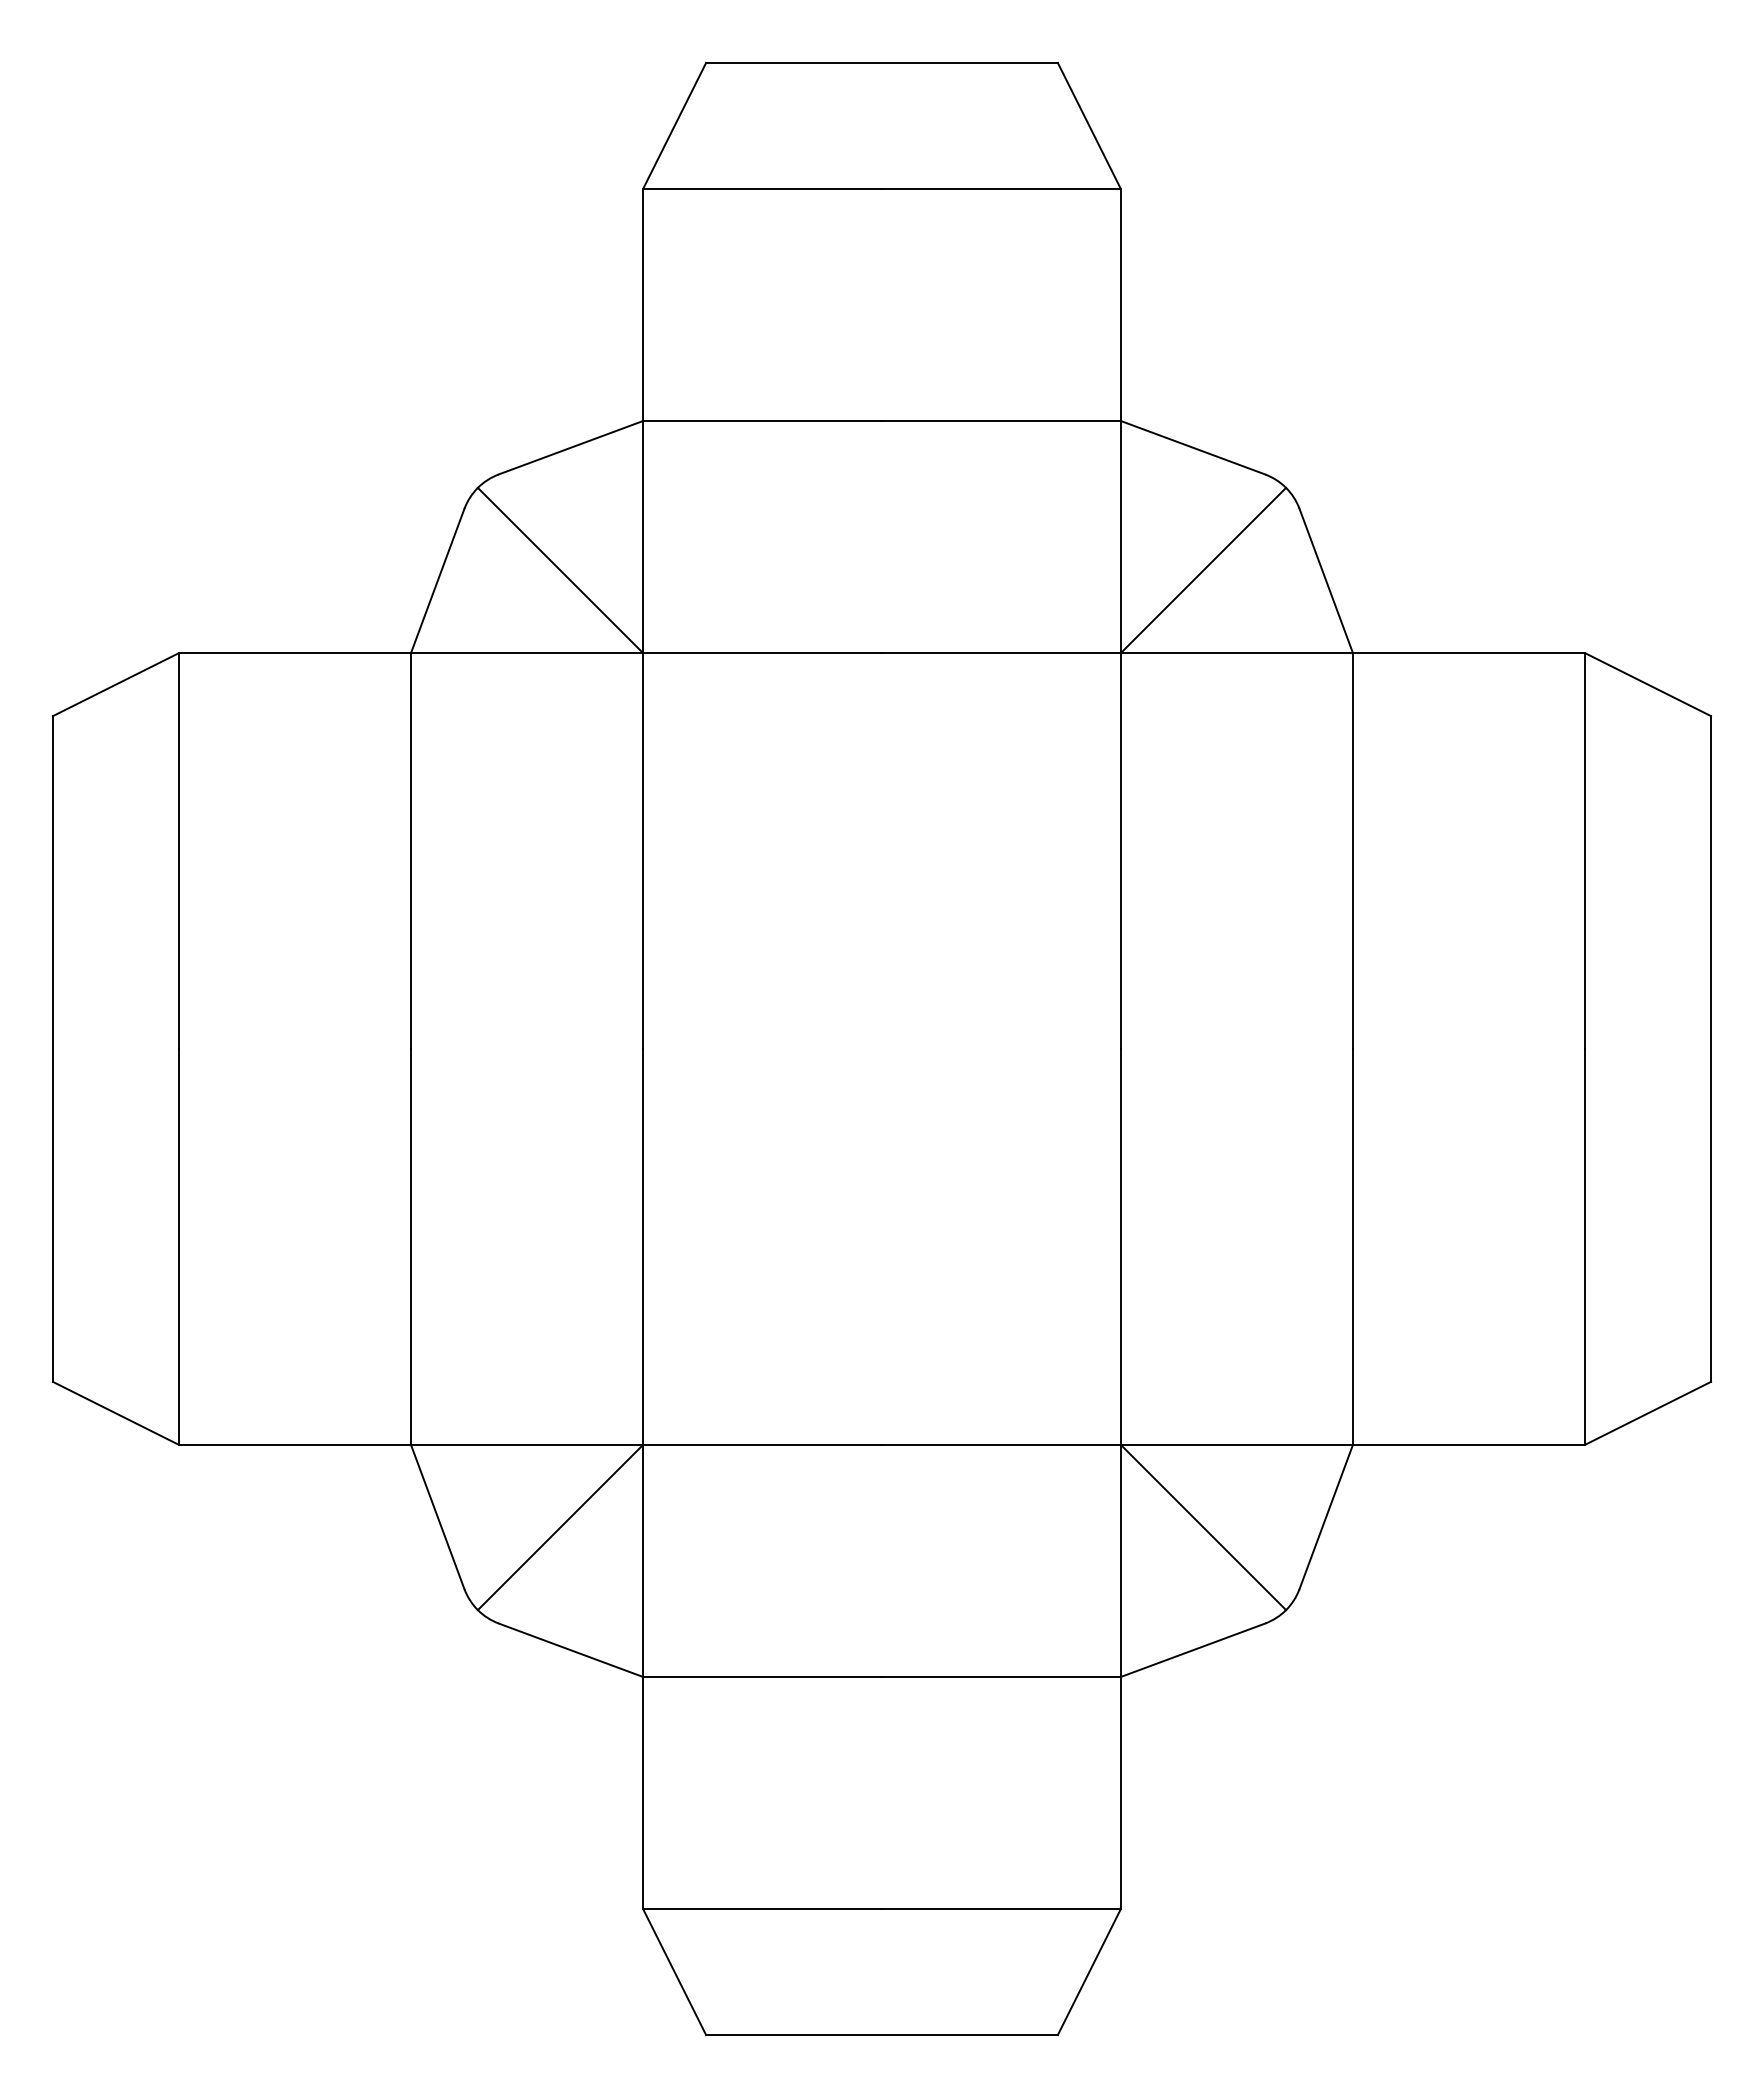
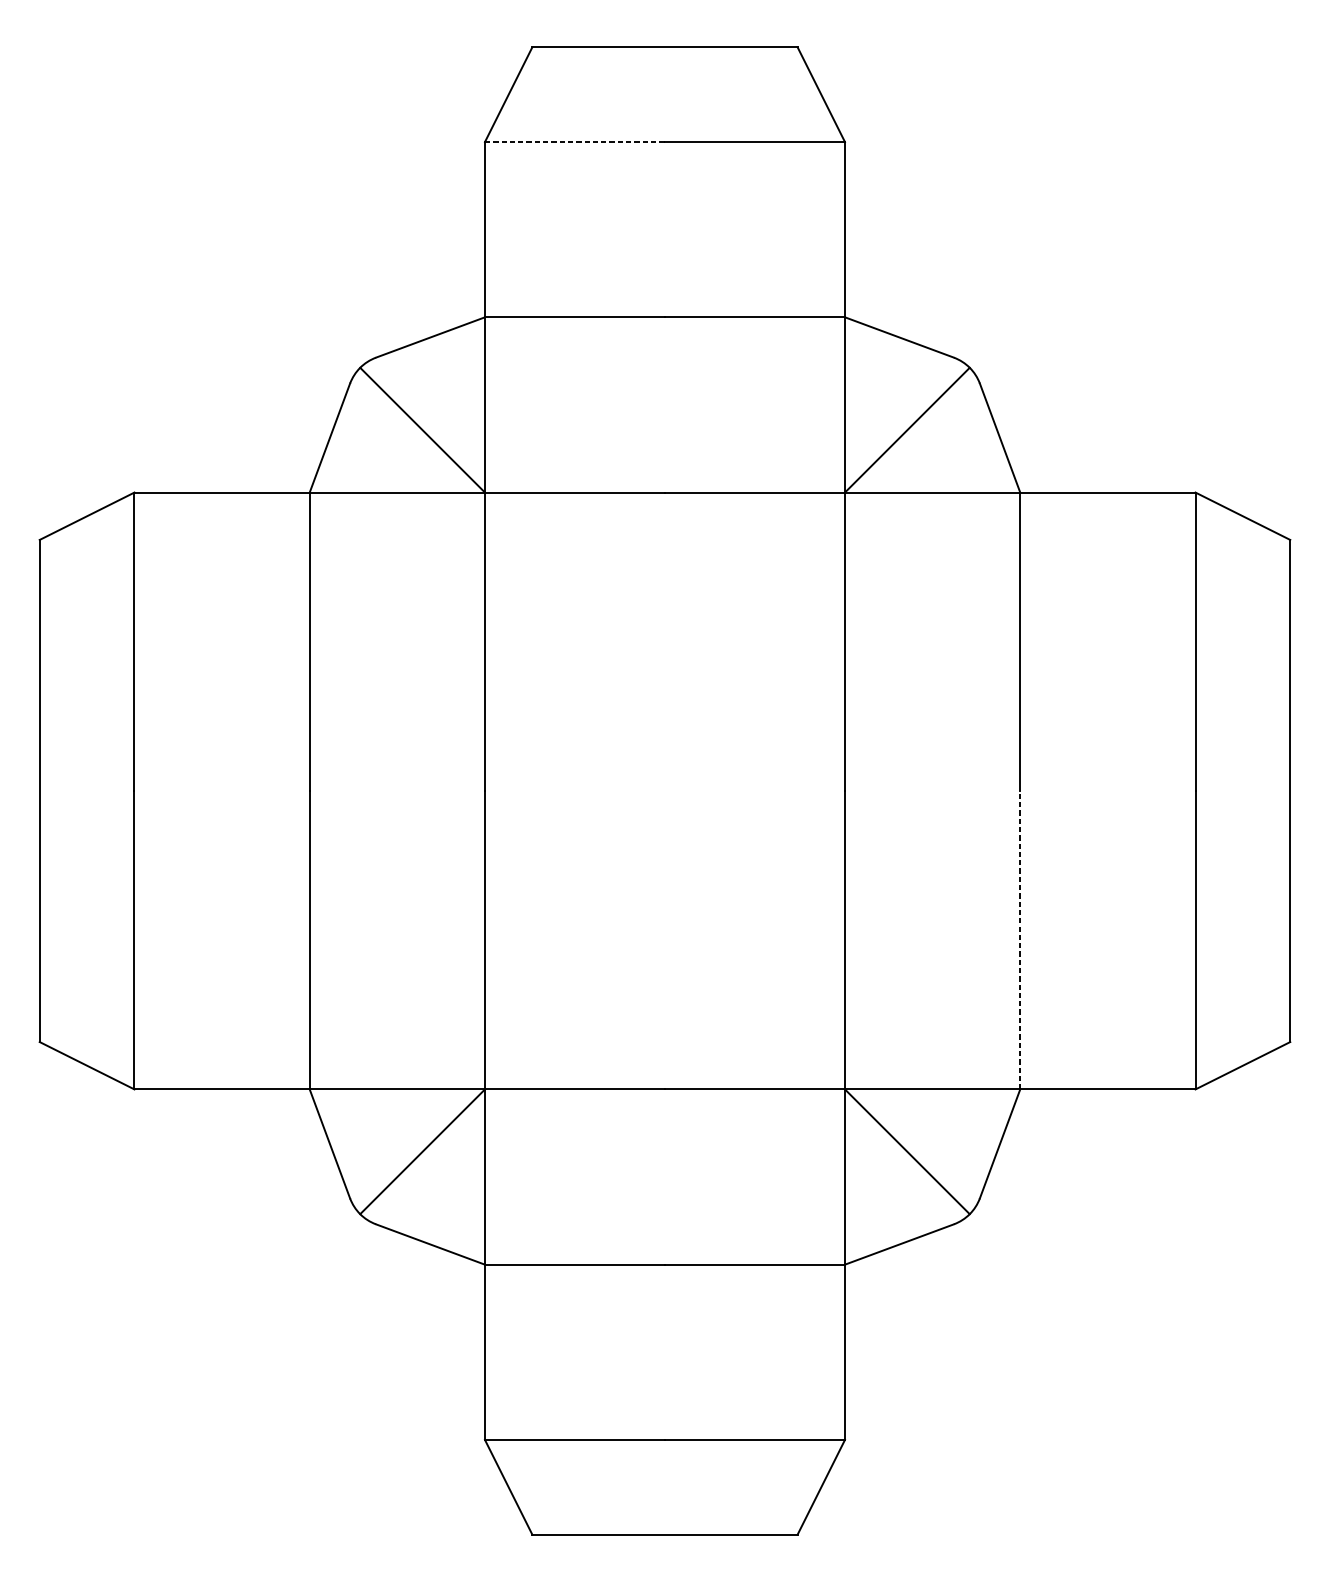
line: (763, 188) -> (575, 142), solid -> dashed
line: (1353, 1246) -> (1020, 939), solid -> dashed

